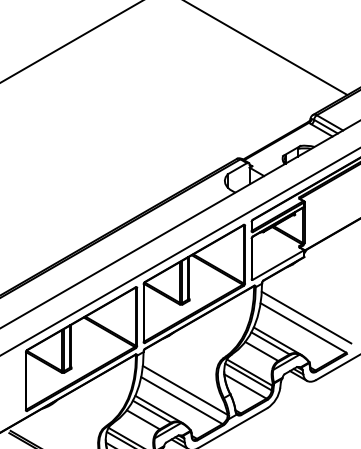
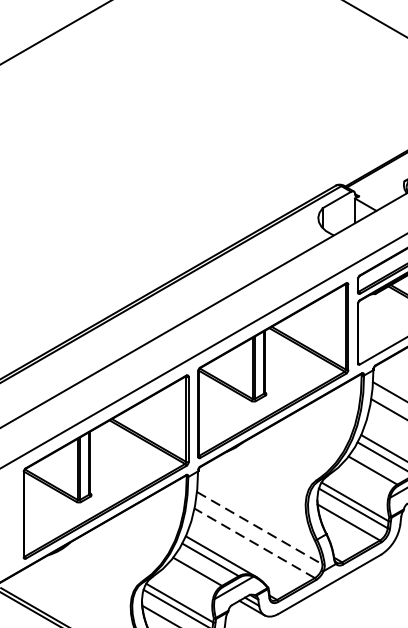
line: (185, 390) -> (260, 528), solid -> dashed
line: (181, 400) -> (254, 543), solid -> dashed

